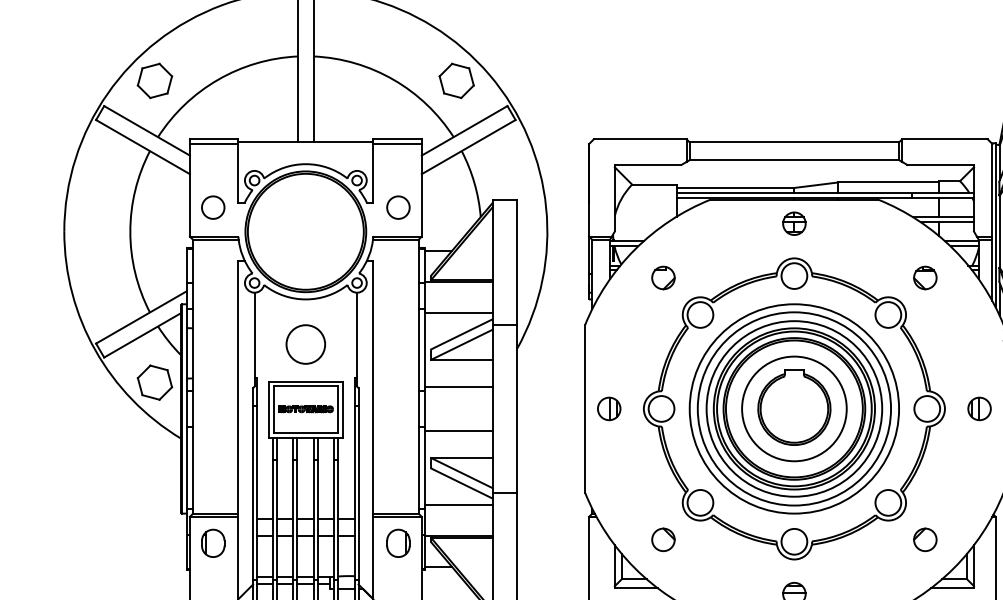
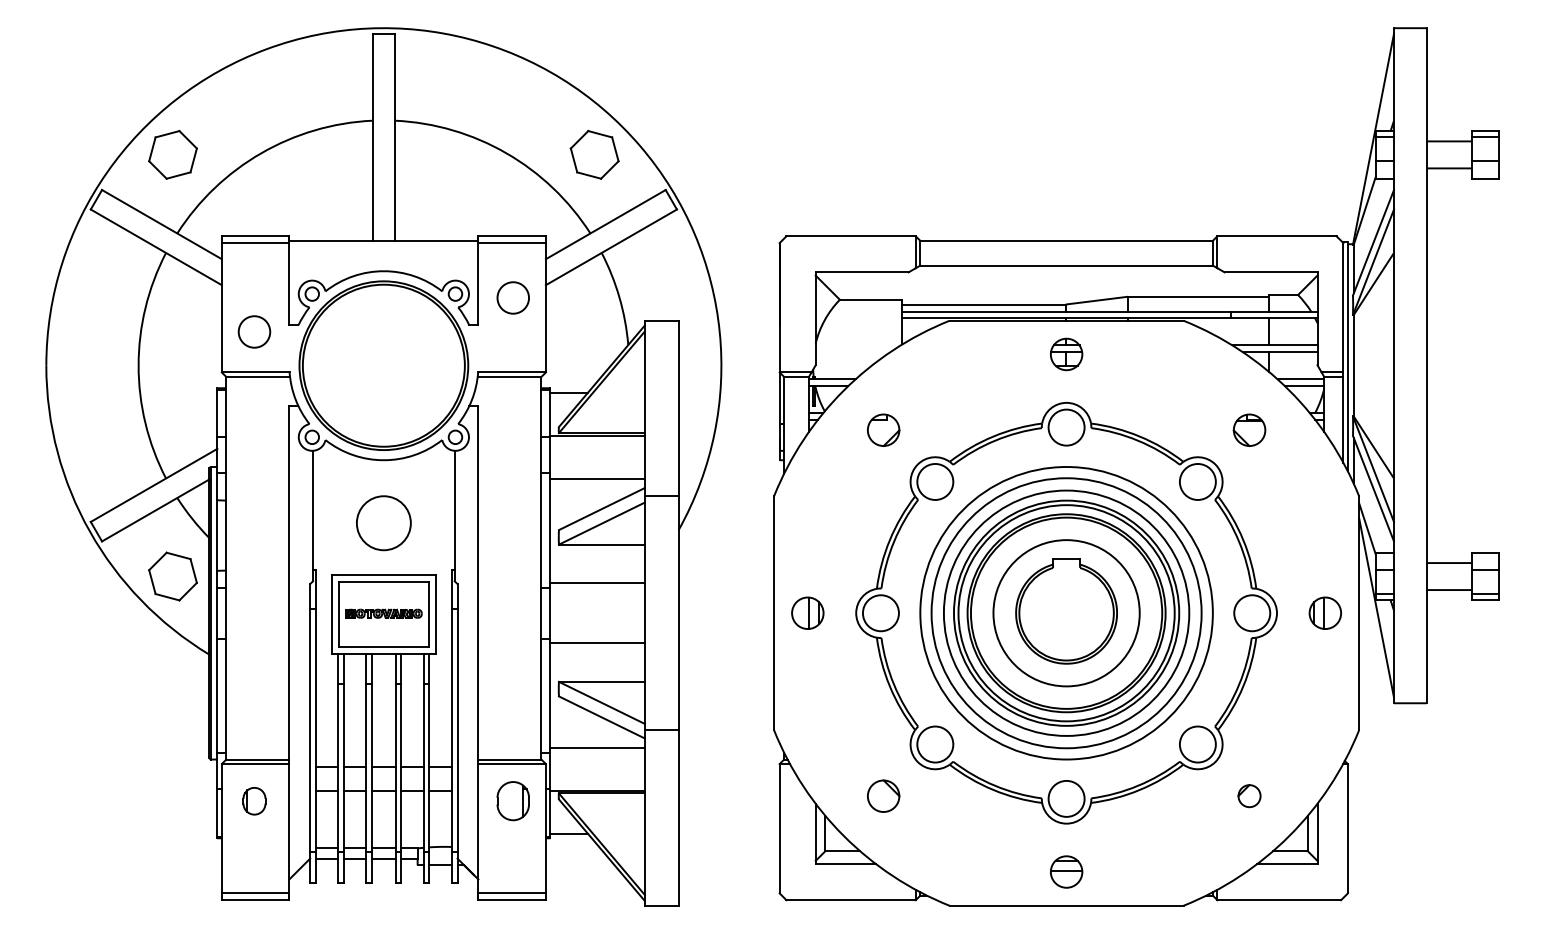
circle: (397, 207) -> (512, 297), moved
part: (925, 539) -> (1249, 795), size x0.7
part: (213, 543) -> (254, 801), size x0.7

